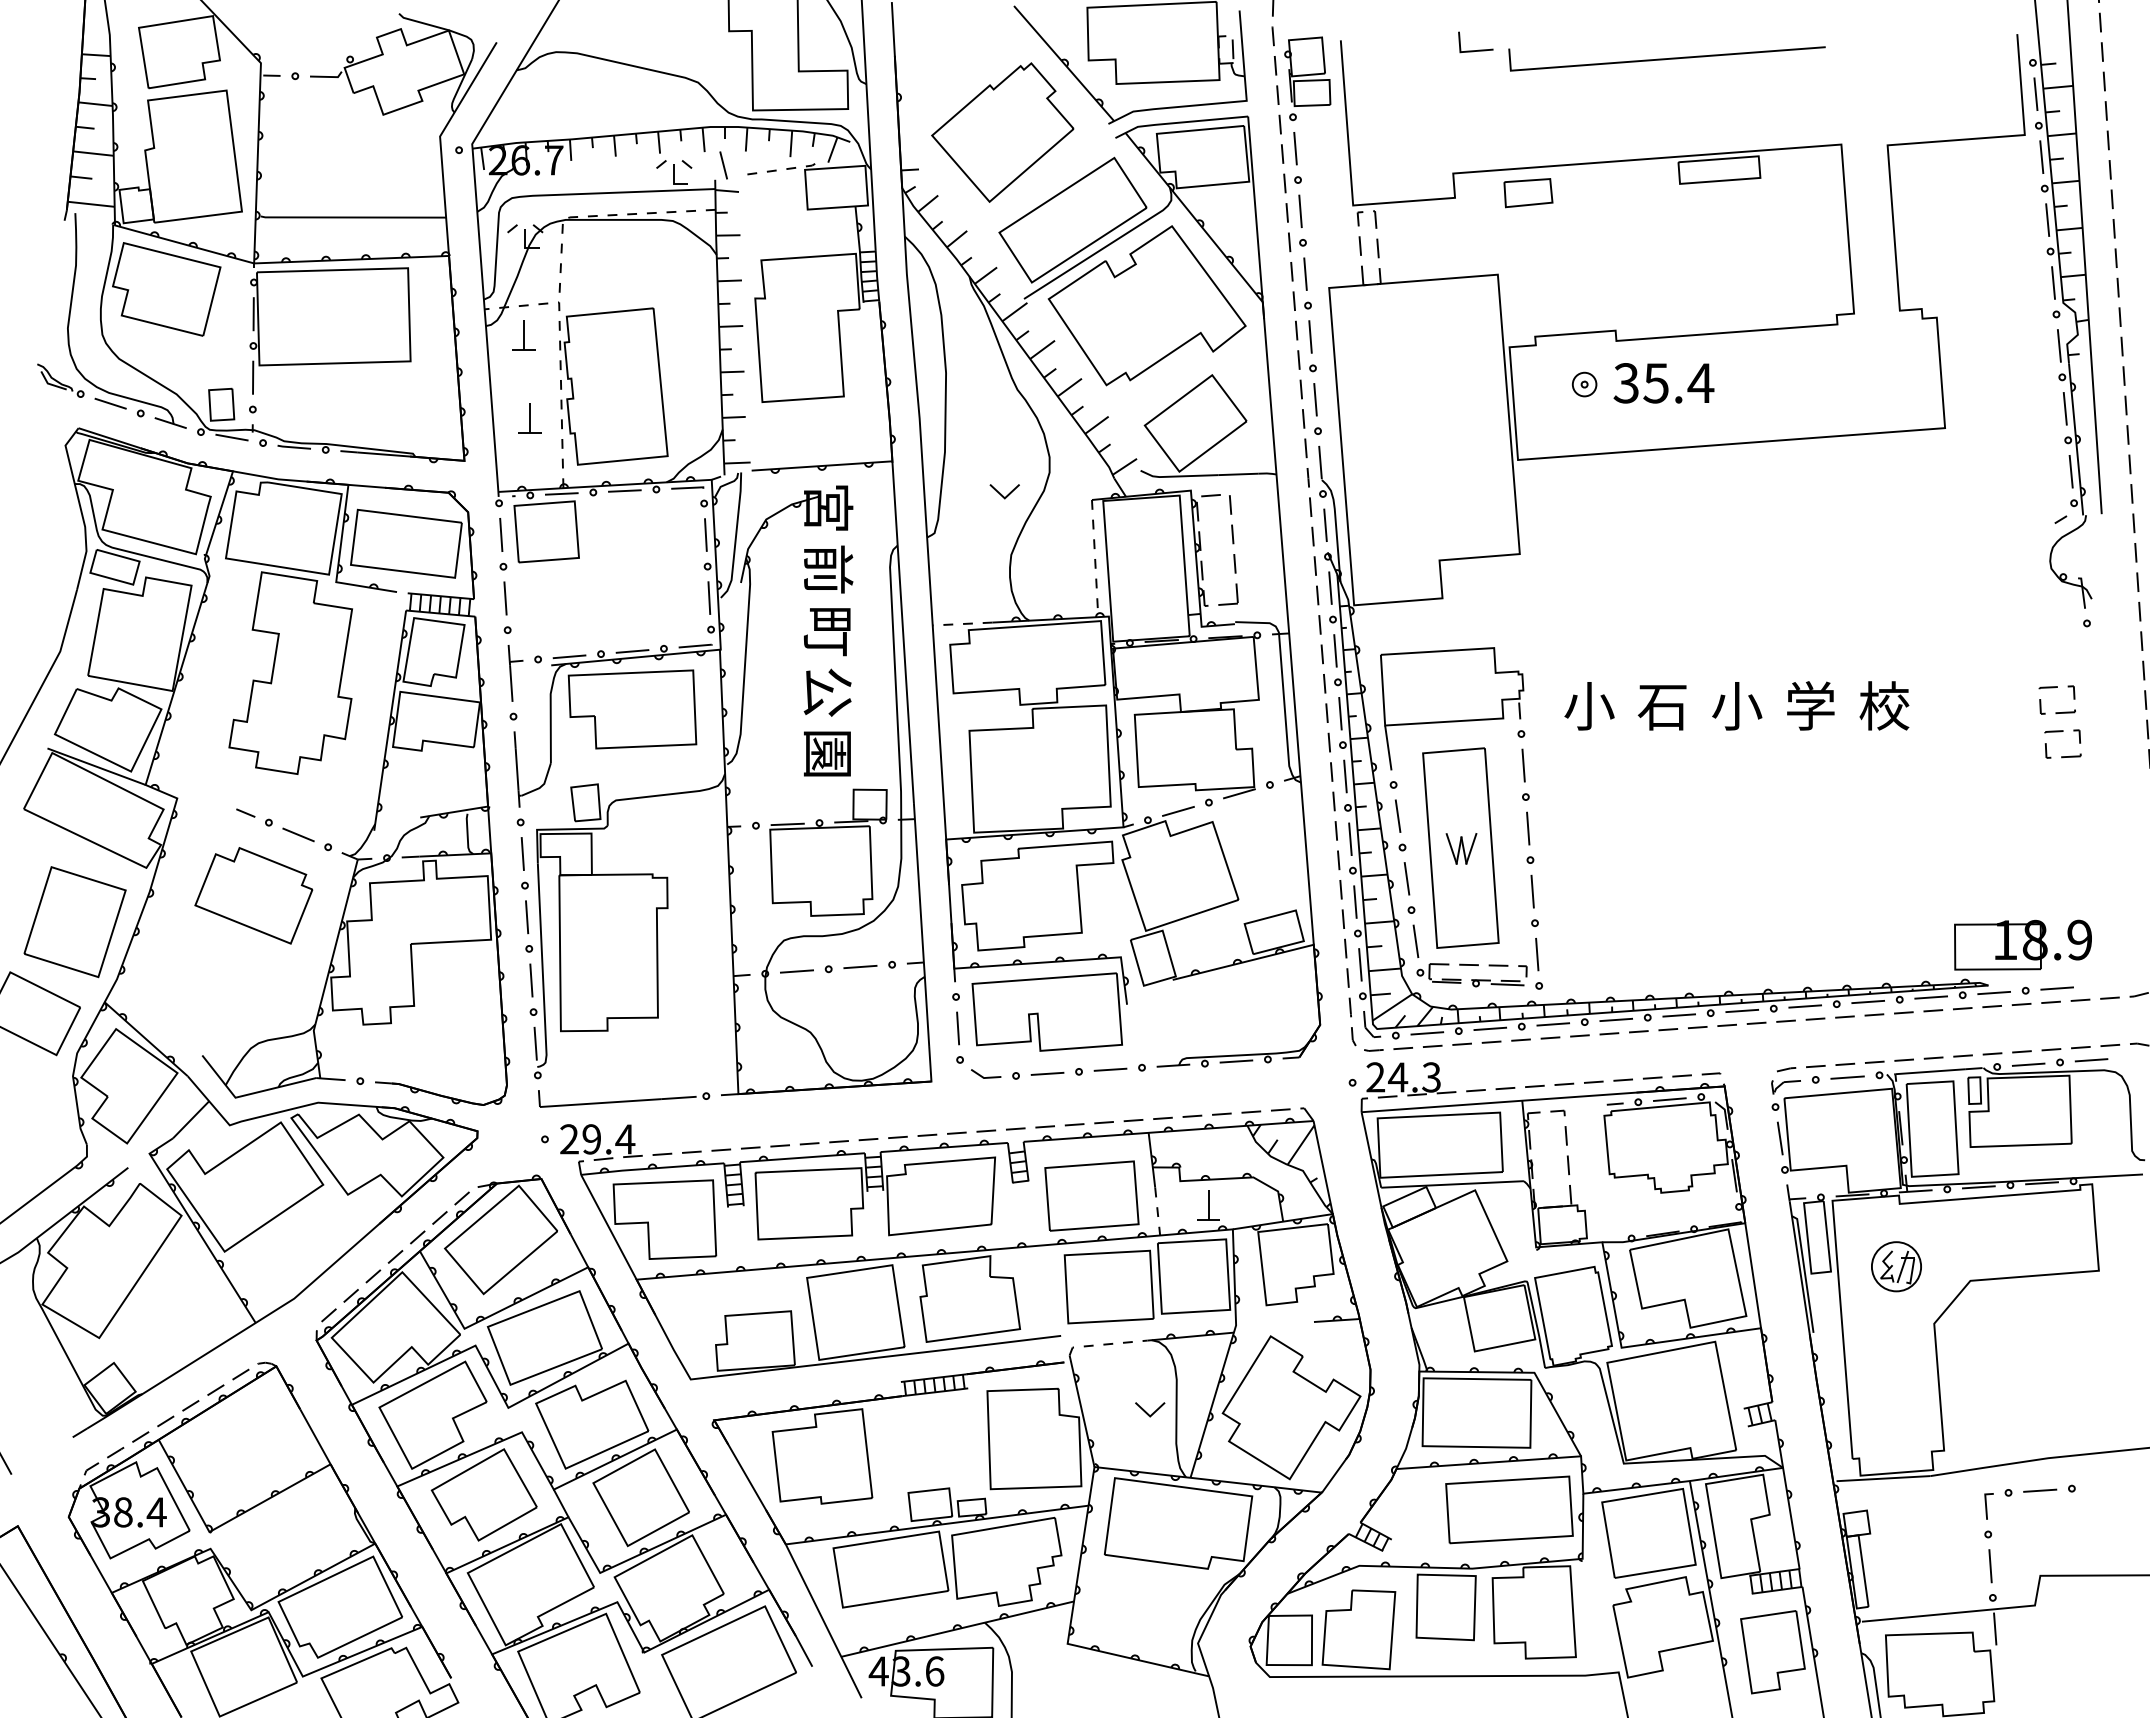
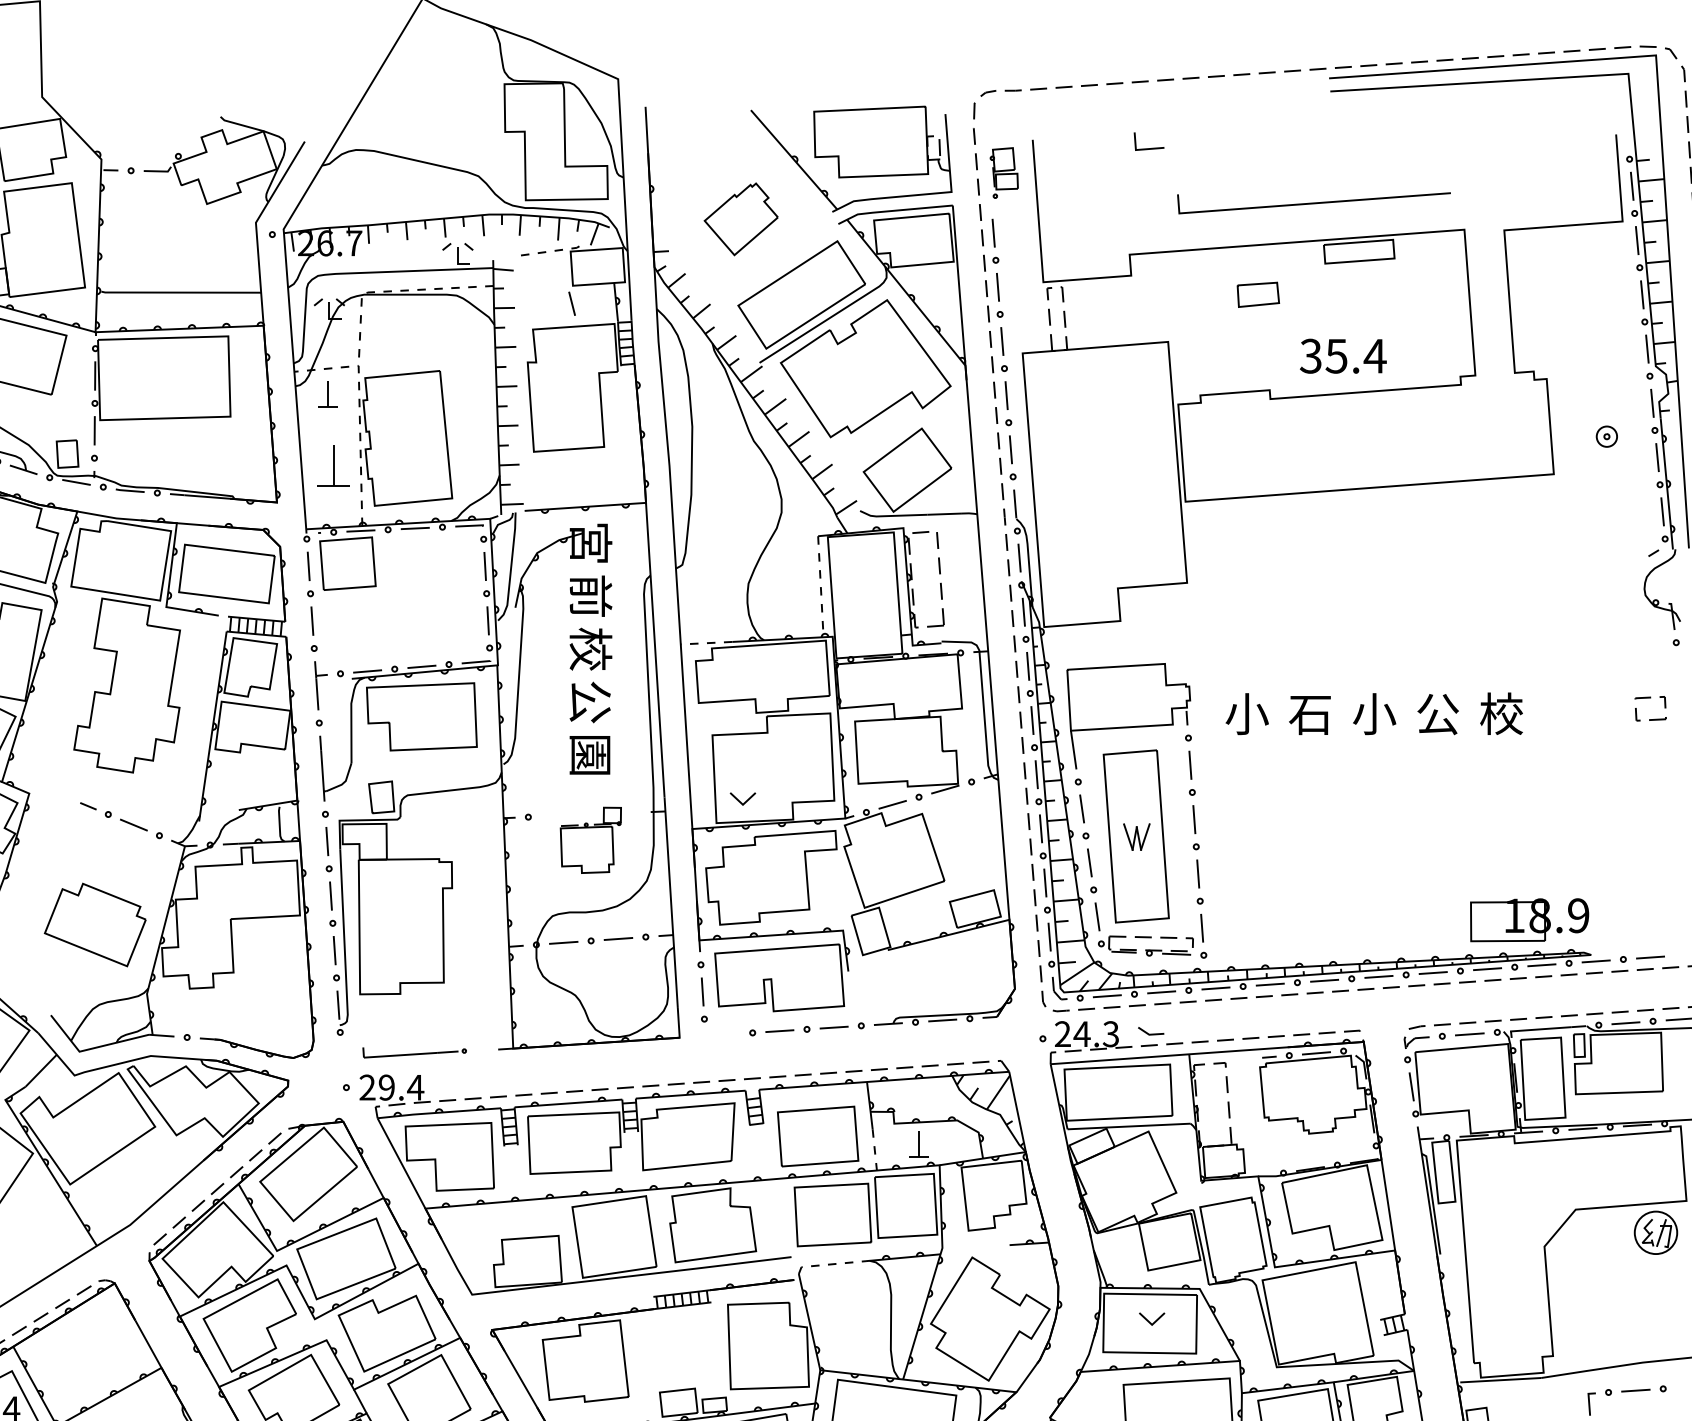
line: (1666, 58) -> (1313, 202), moved
part: (1307, 78) -> (1004, 172), size x0.7
part: (1002, 132) -> (740, 219), size x0.6
line: (723, 165) -> (571, 303), moved
part: (1528, 193) -> (1258, 295), moved
text: (1663, 383) -> (1342, 356), moved
part: (1584, 384) -> (1606, 436), moved
part: (529, 418) -> (333, 465), size x1.6
part: (1004, 491) -> (742, 798), moved
text: (828, 631) -> (590, 649), 町 -> 校
text: (1810, 705) -> (1437, 713), 学 -> 公
part: (2061, 732) -> (1654, 736), removed
part: (828, 852) -> (590, 840), size x0.6
part: (253, 895) -> (95, 924), moved
part: (2022, 944) -> (1529, 919), moved
line: (987, 1076) -> (1152, 1033), moved
part: (624, 1098) -> (414, 1052), size x0.7
part: (1896, 1266) -> (1655, 1232), moved
part: (1150, 1409) -> (1152, 1318), moved

